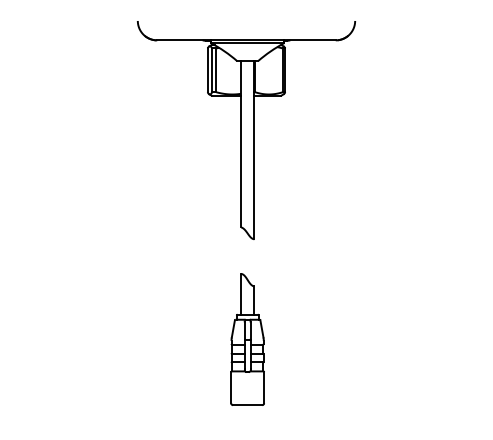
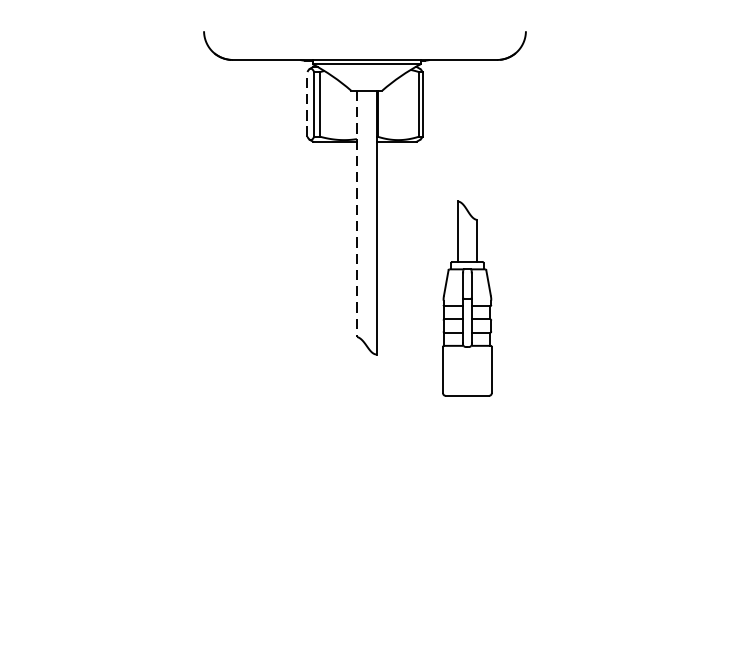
line: (207, 70) -> (307, 104), solid -> dashed
line: (241, 144) -> (357, 214), solid -> dashed
part: (247, 339) -> (467, 298), moved

